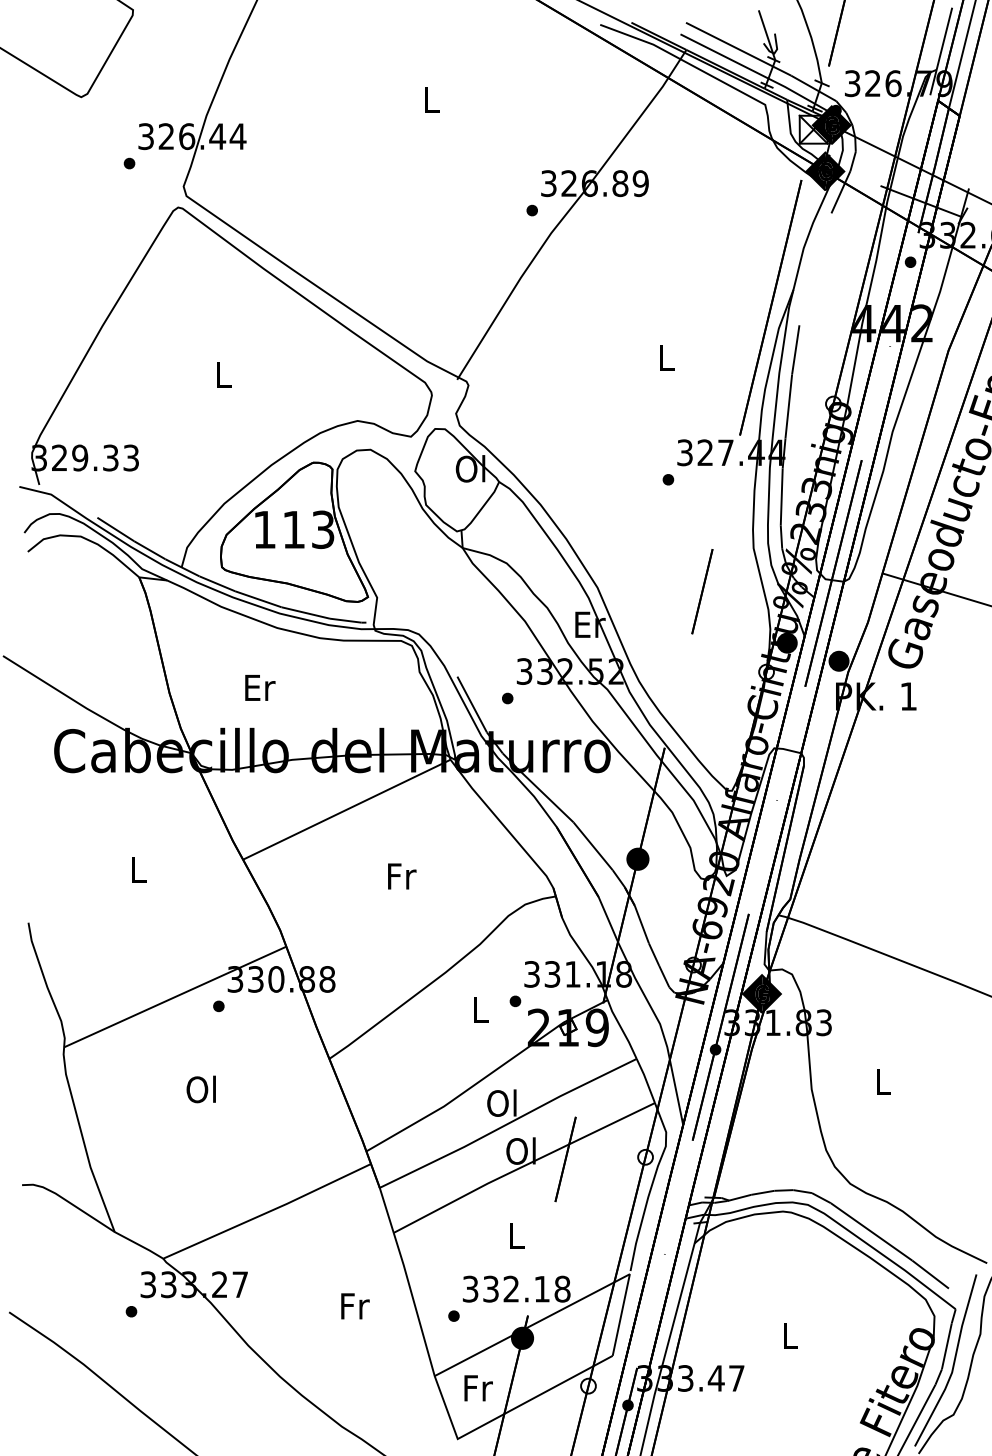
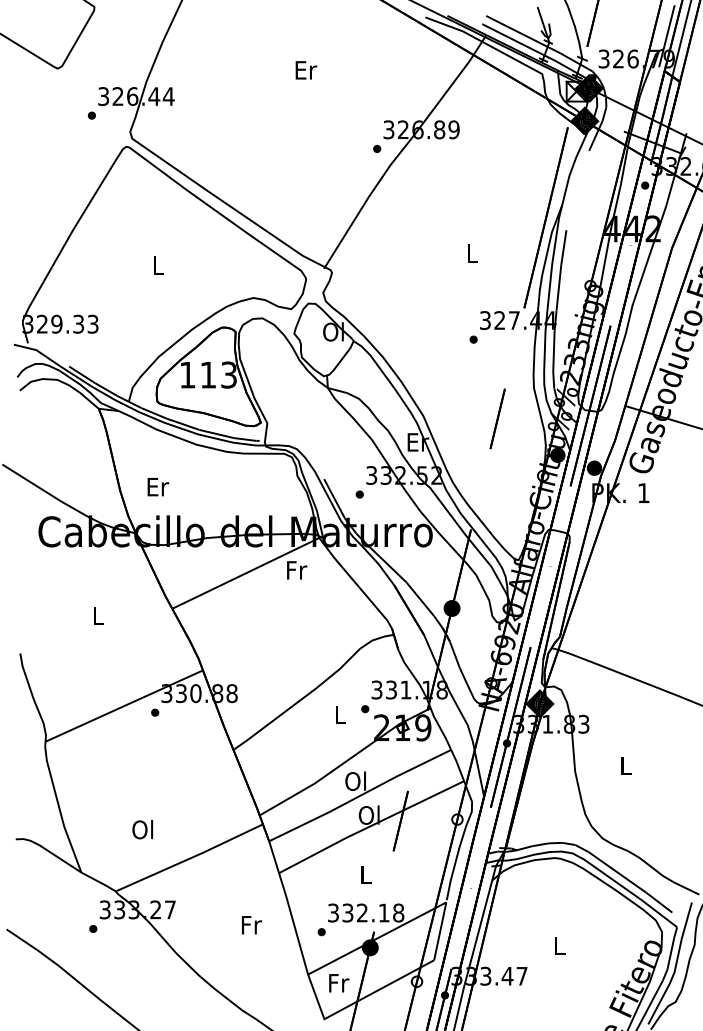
text: (432, 99) -> (306, 70), L -> Er
text: (260, 687) -> (158, 486), moved
text: (402, 876) -> (297, 570), moved
text: (200, 1089) -> (142, 829), moved

